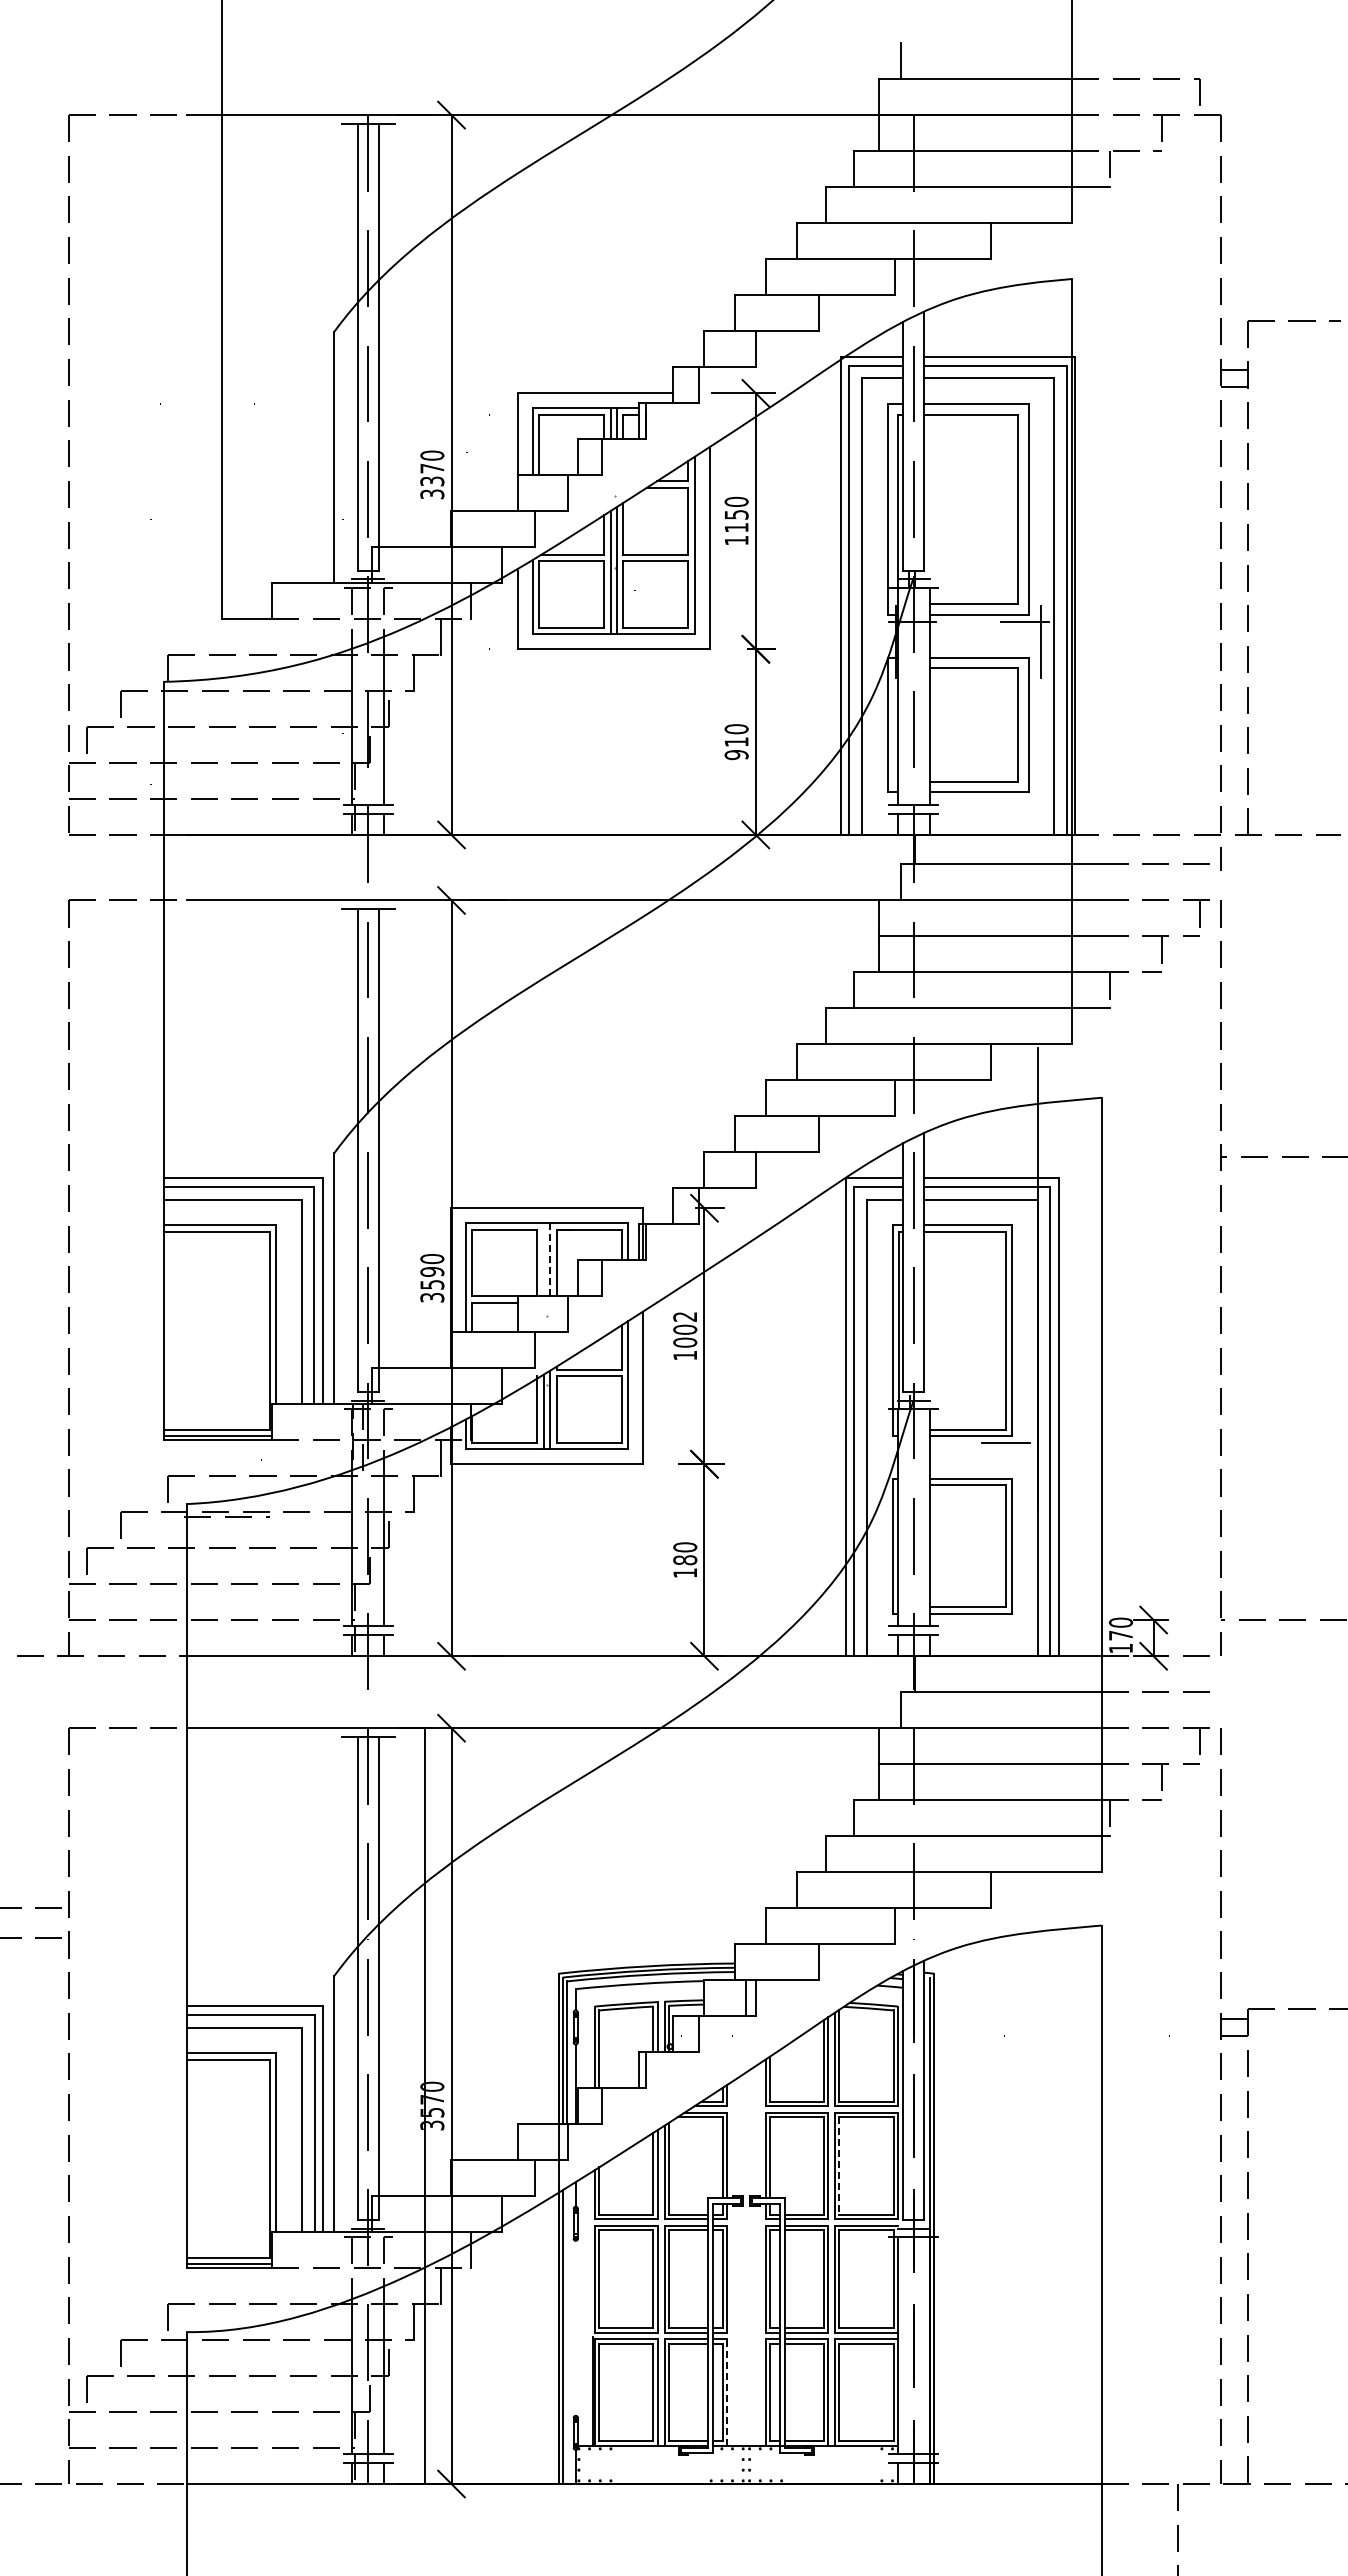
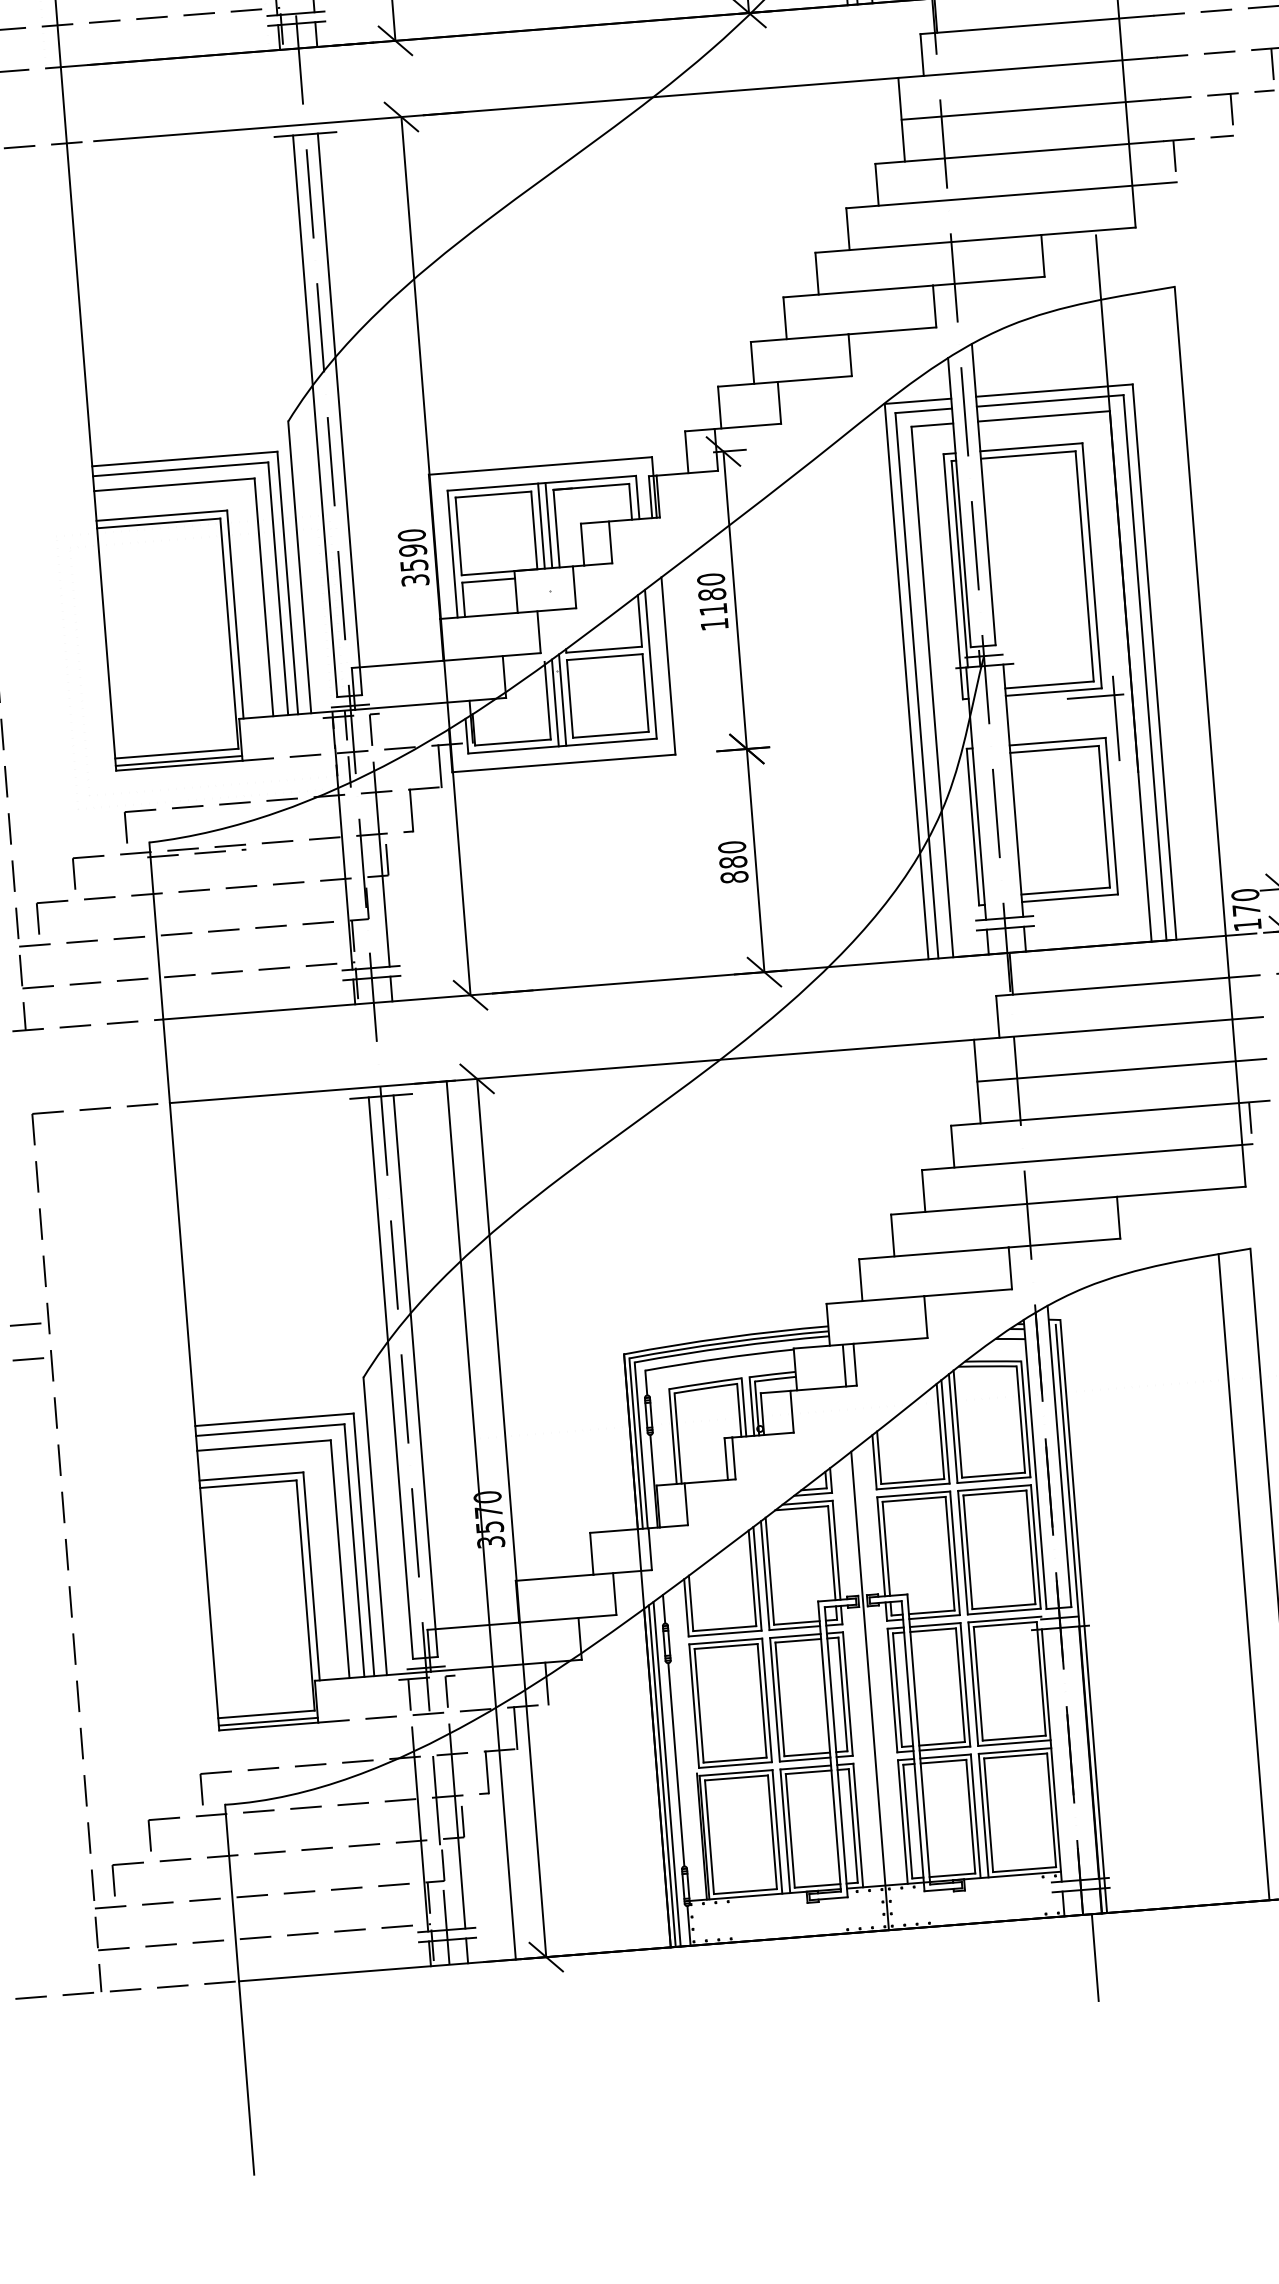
line: (543, 1259) -> (541, 525), added
line: (550, 1259) -> (549, 525), dashed -> solid
text: (685, 1329) -> (712, 594), 1002 -> 1180
line: (1022, 1462) -> (1116, 717), added
text: (685, 1573) -> (734, 877), 180 -> 880
line: (839, 2166) -> (968, 1552), dashed -> solid
line: (1073, 2206) -> (1243, 1577), added
line: (746, 2278) -> (870, 1691), added
line: (575, 2327) -> (675, 1763), added
line: (567, 2335) -> (667, 1773), added
line: (727, 2391) -> (858, 1824), dashed -> solid
line: (921, 2521) -> (1095, 1957), added

